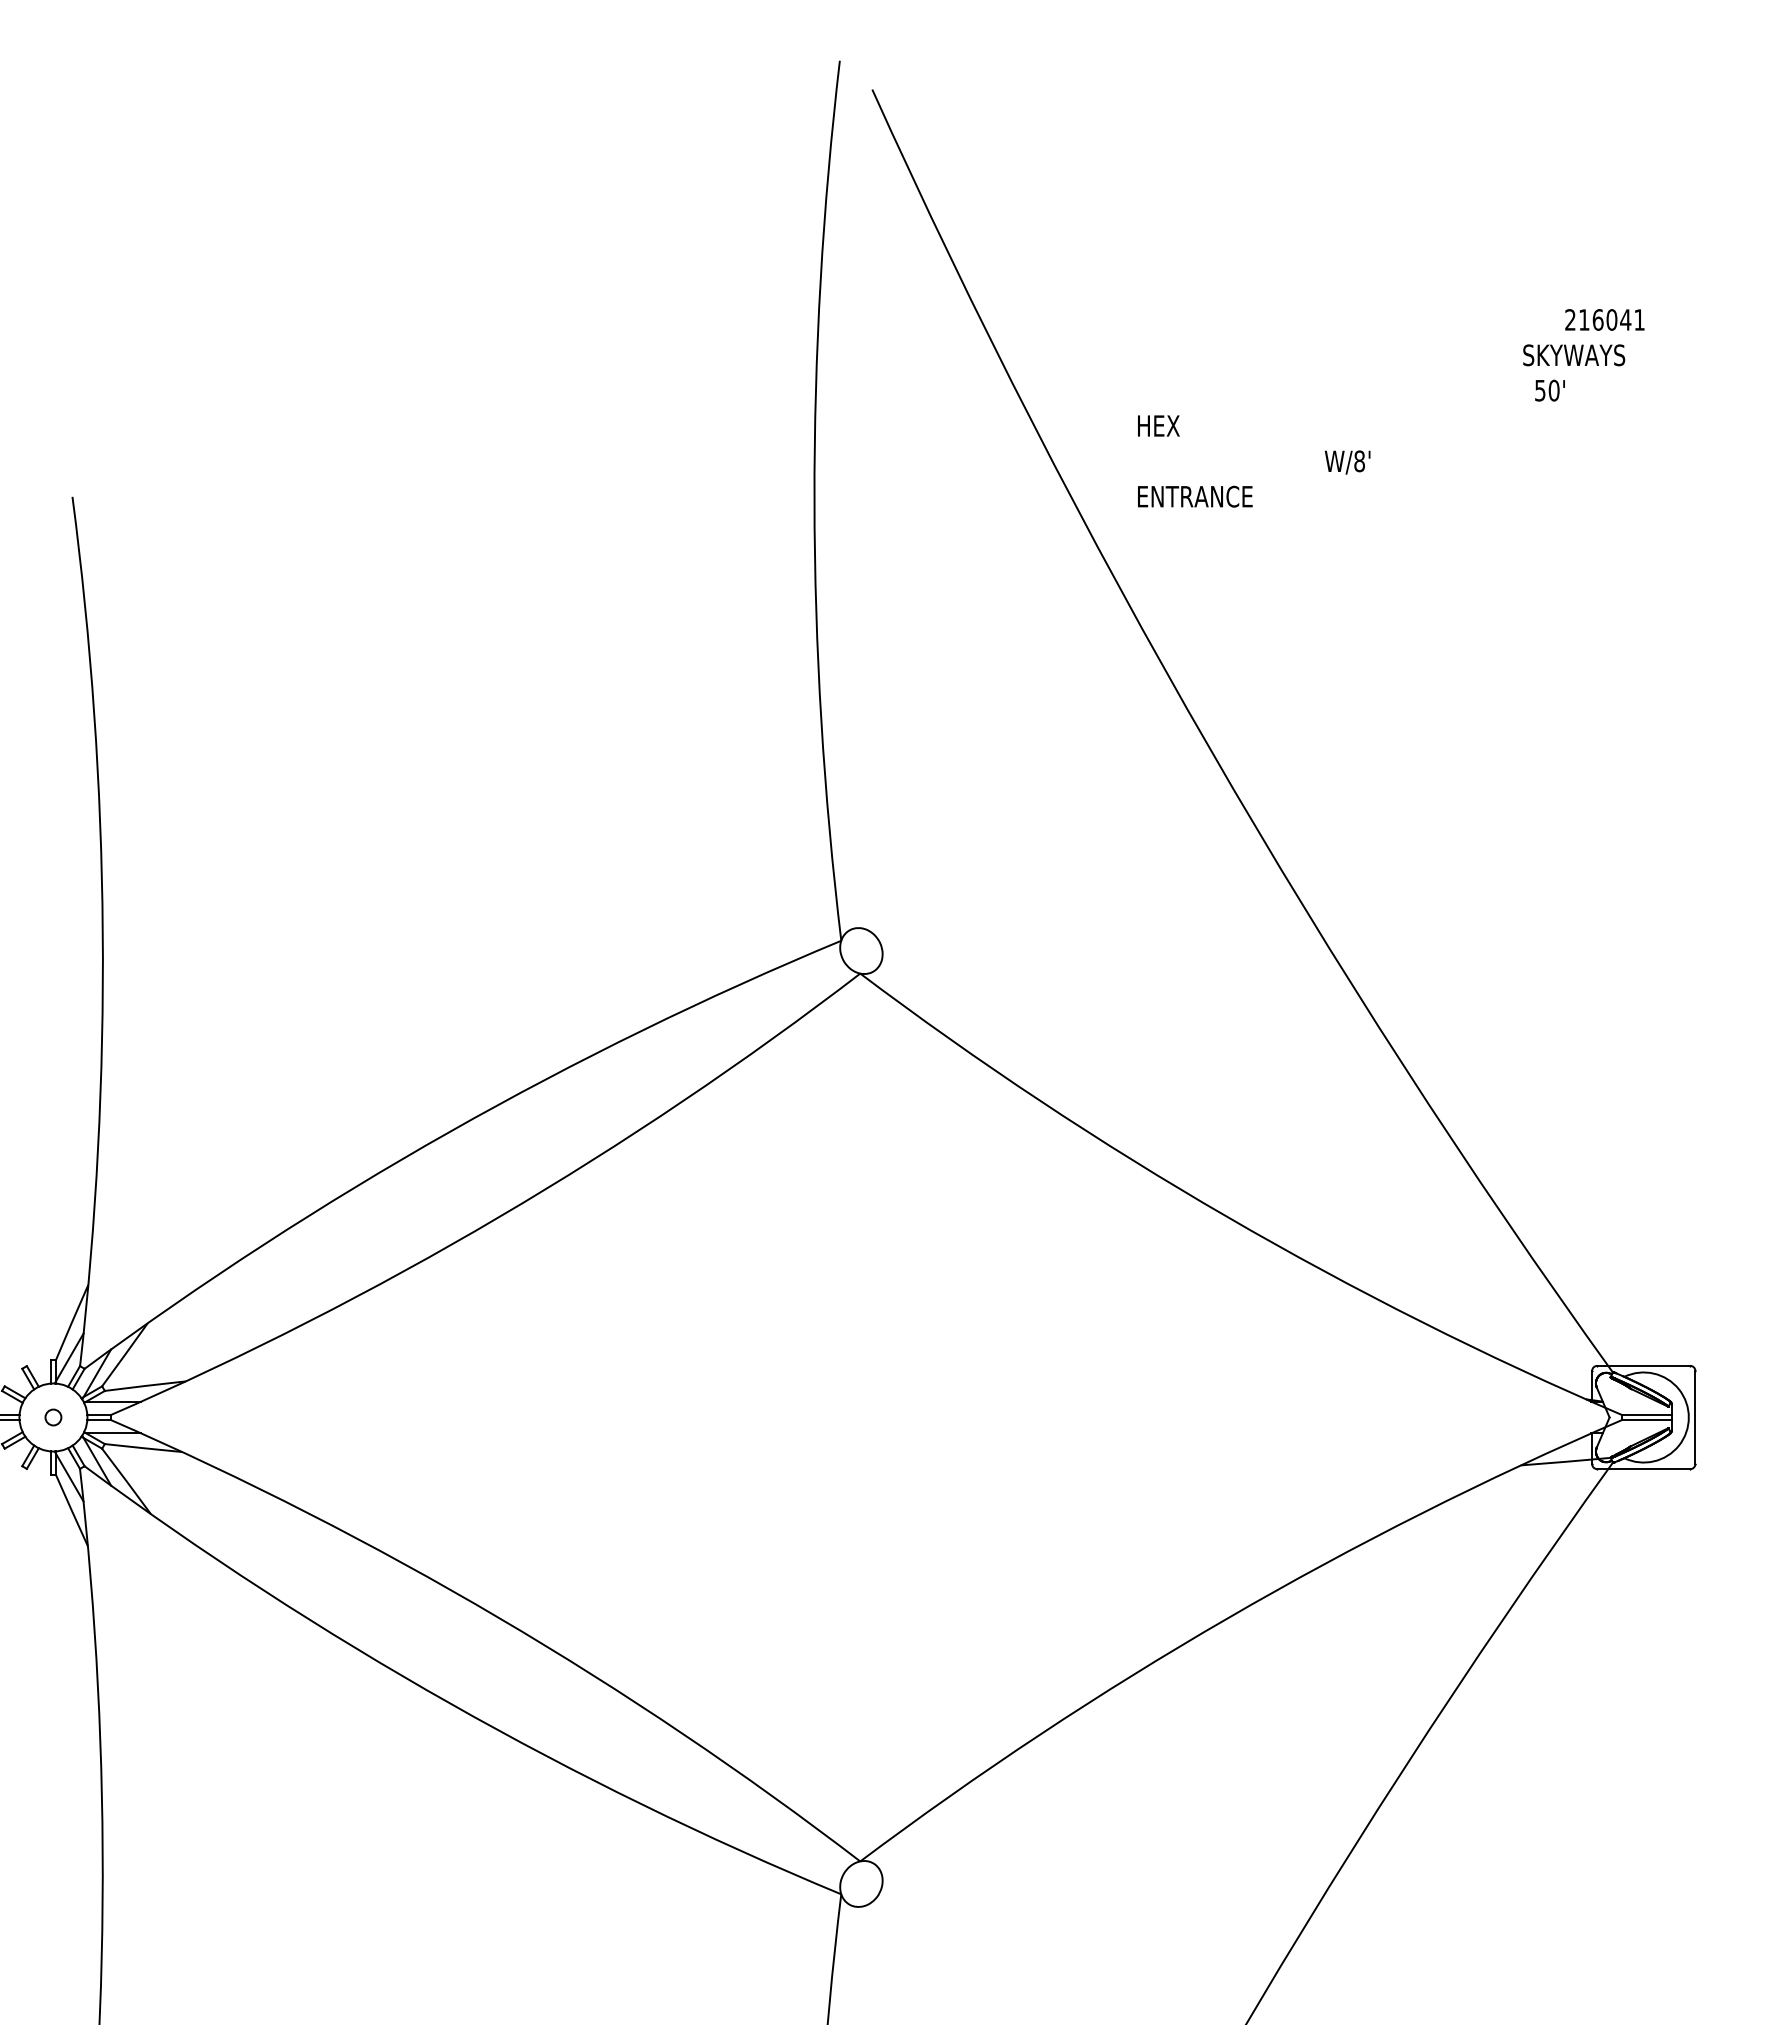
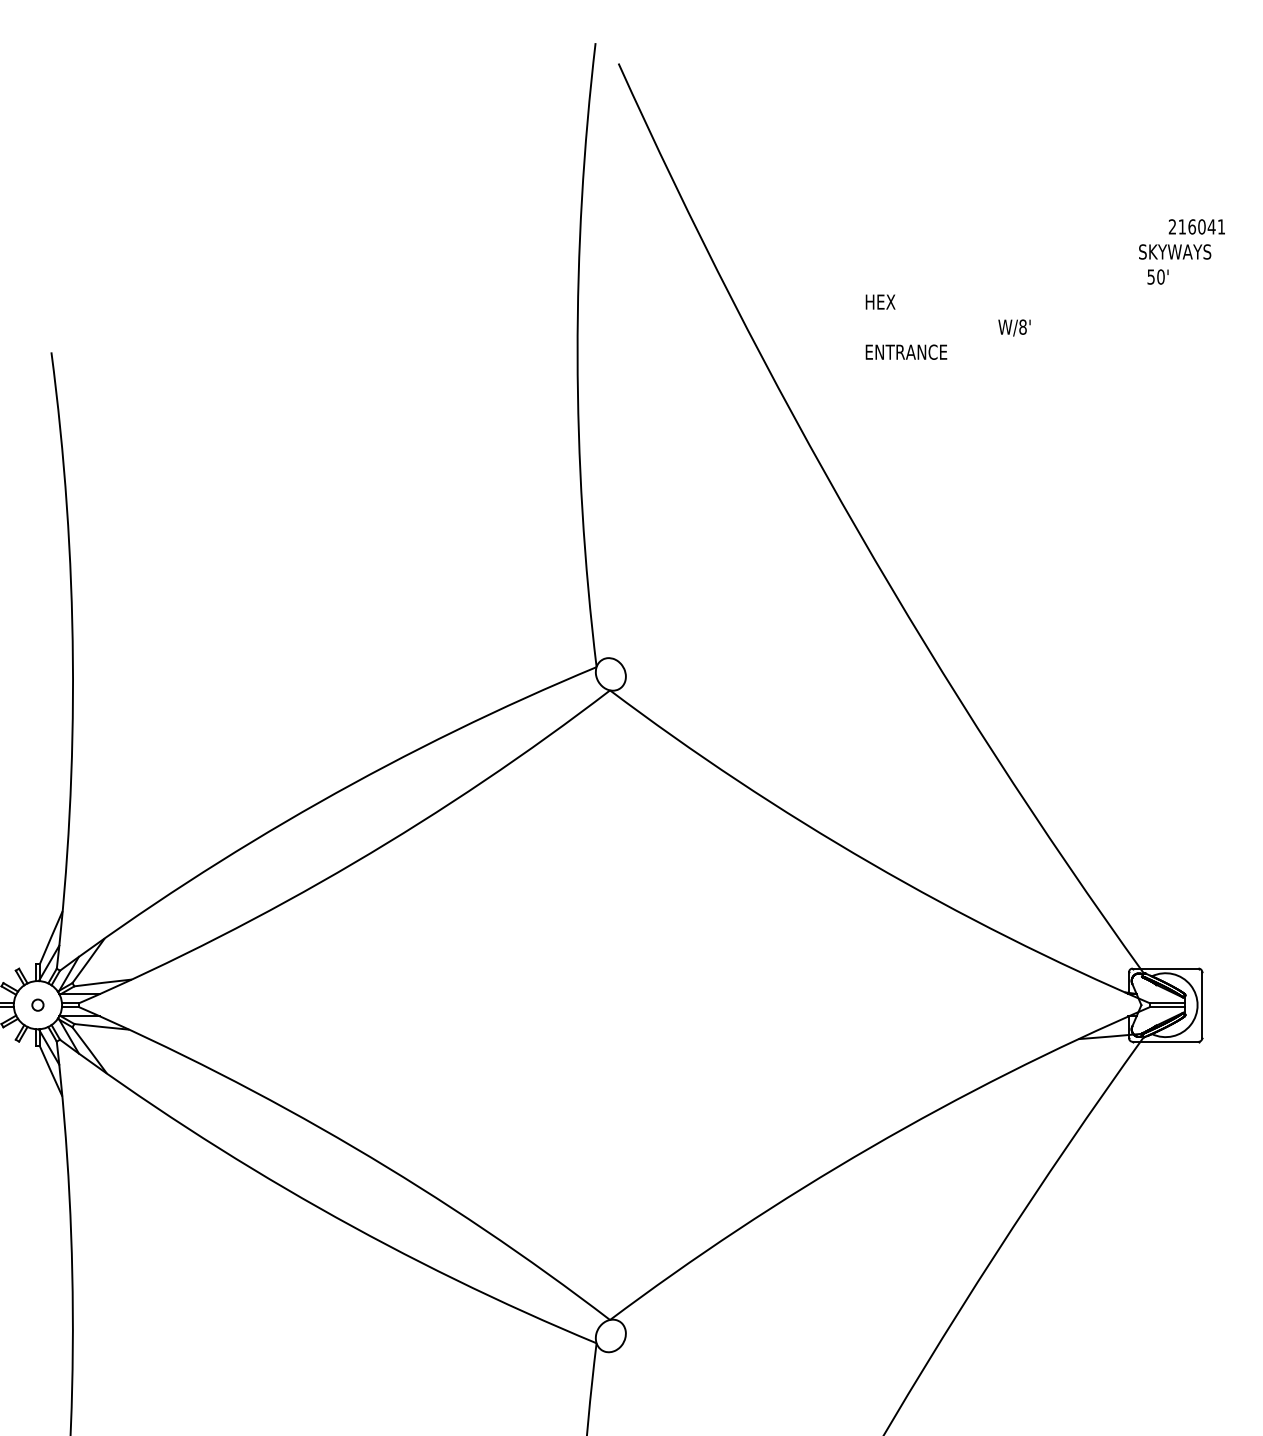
text: (1391, 408) -> (1045, 289), moved

